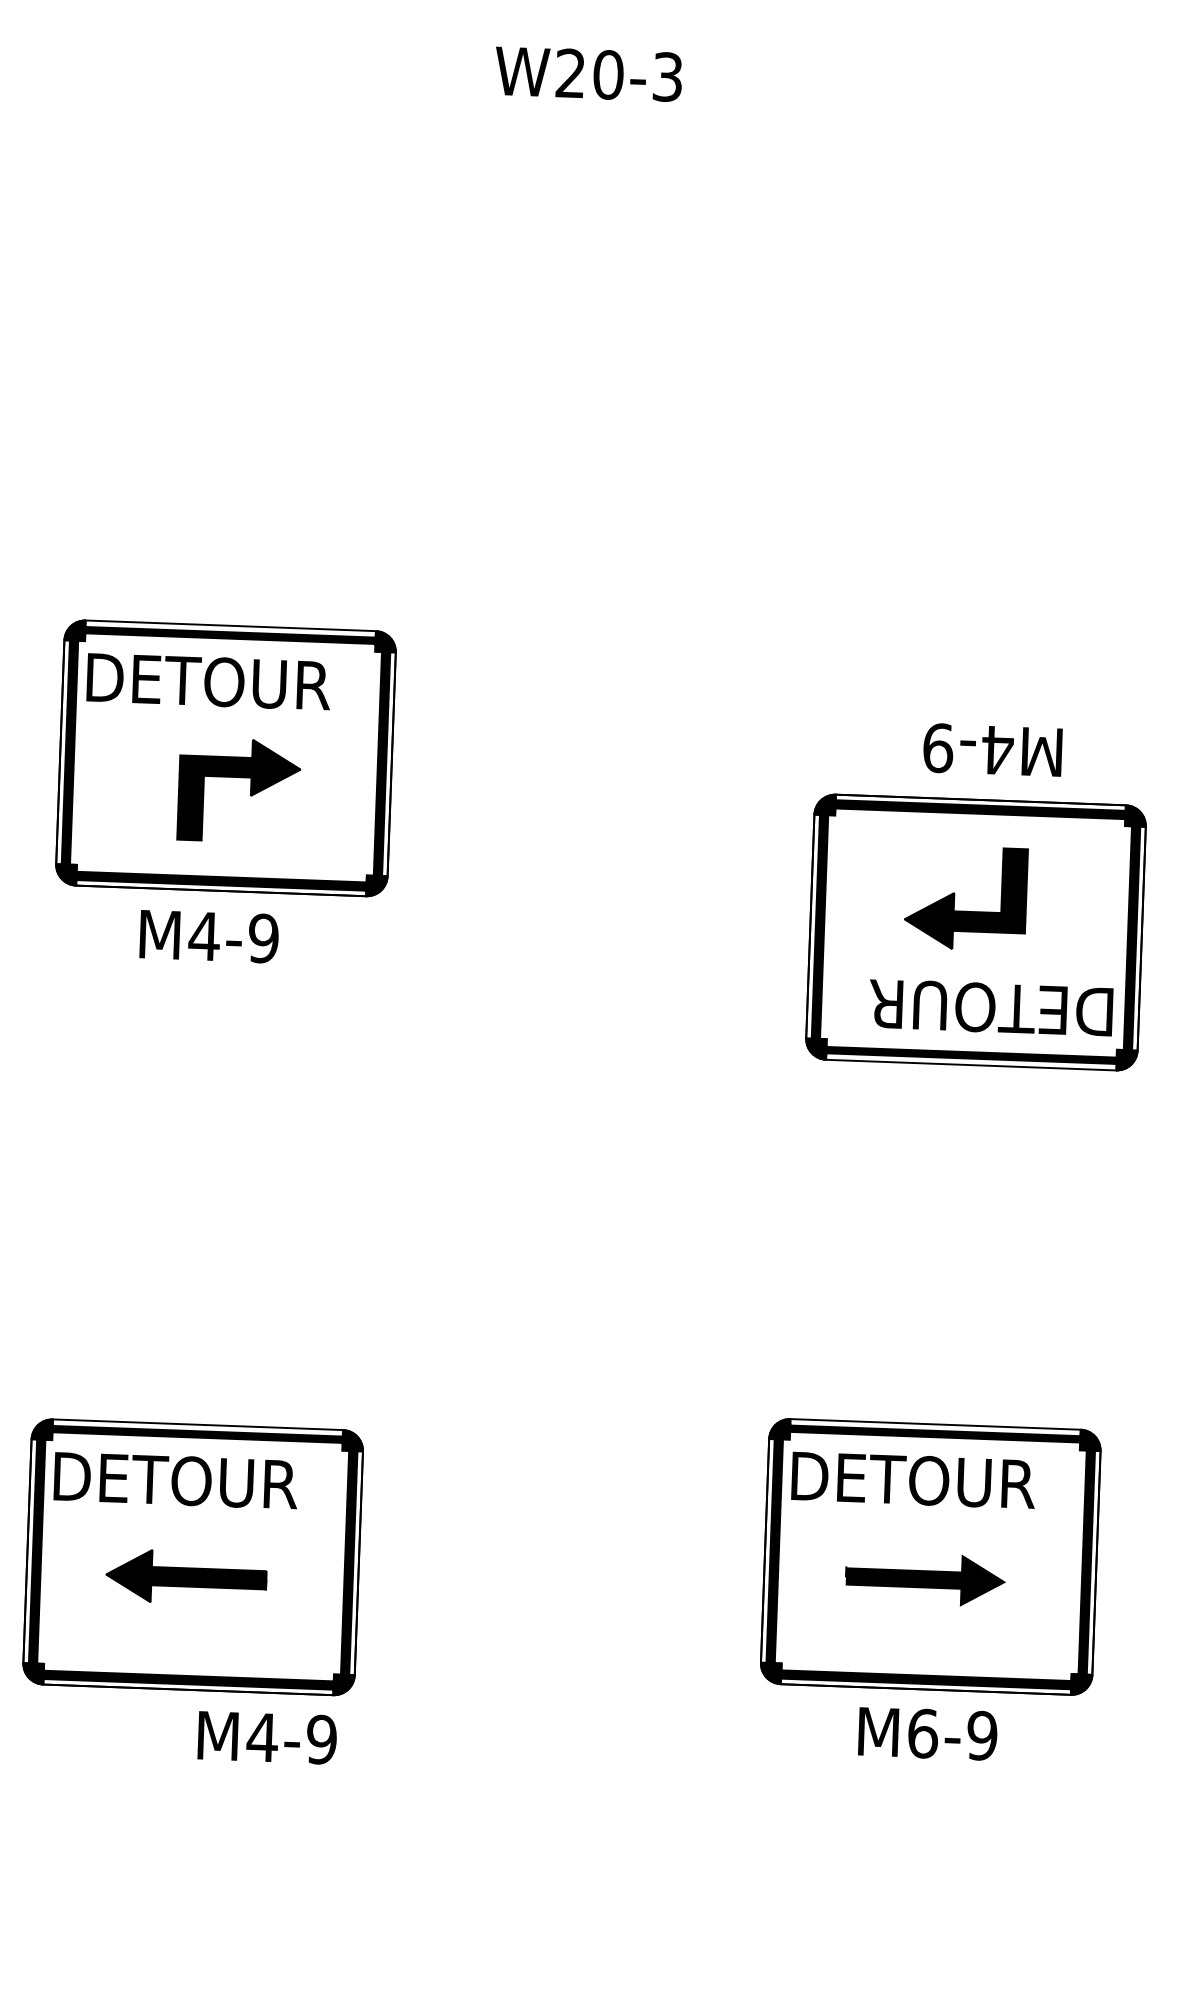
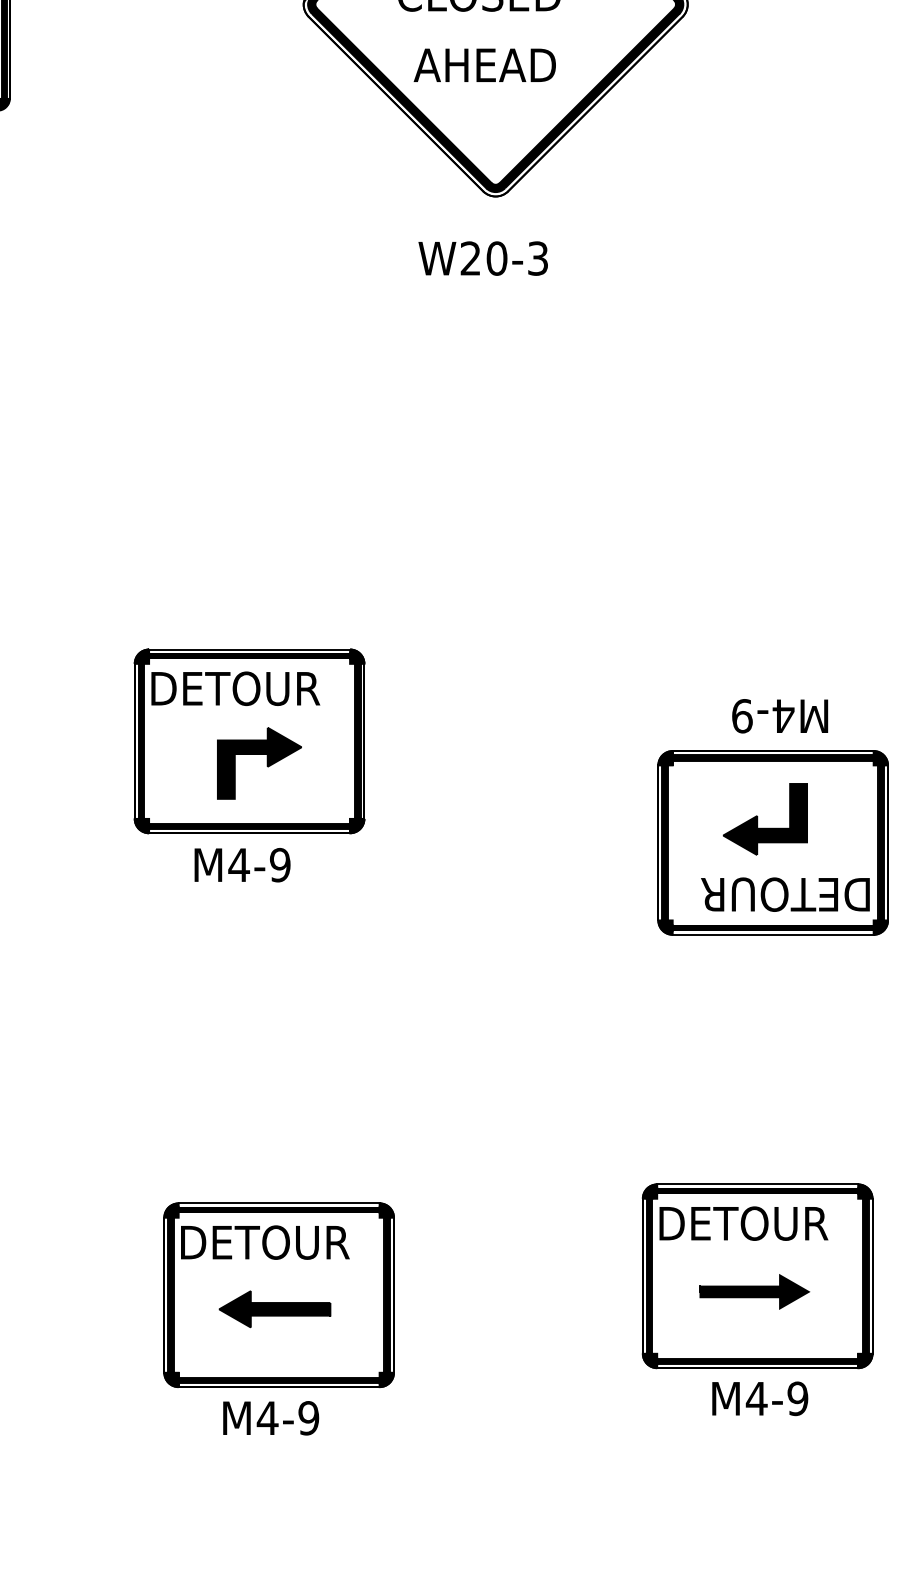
part: (192, 1556) -> (278, 1294), moved
text: (922, 1733) -> (756, 1398), M6-9 -> M4-9
text: (267, 1738) -> (271, 1418), moved

